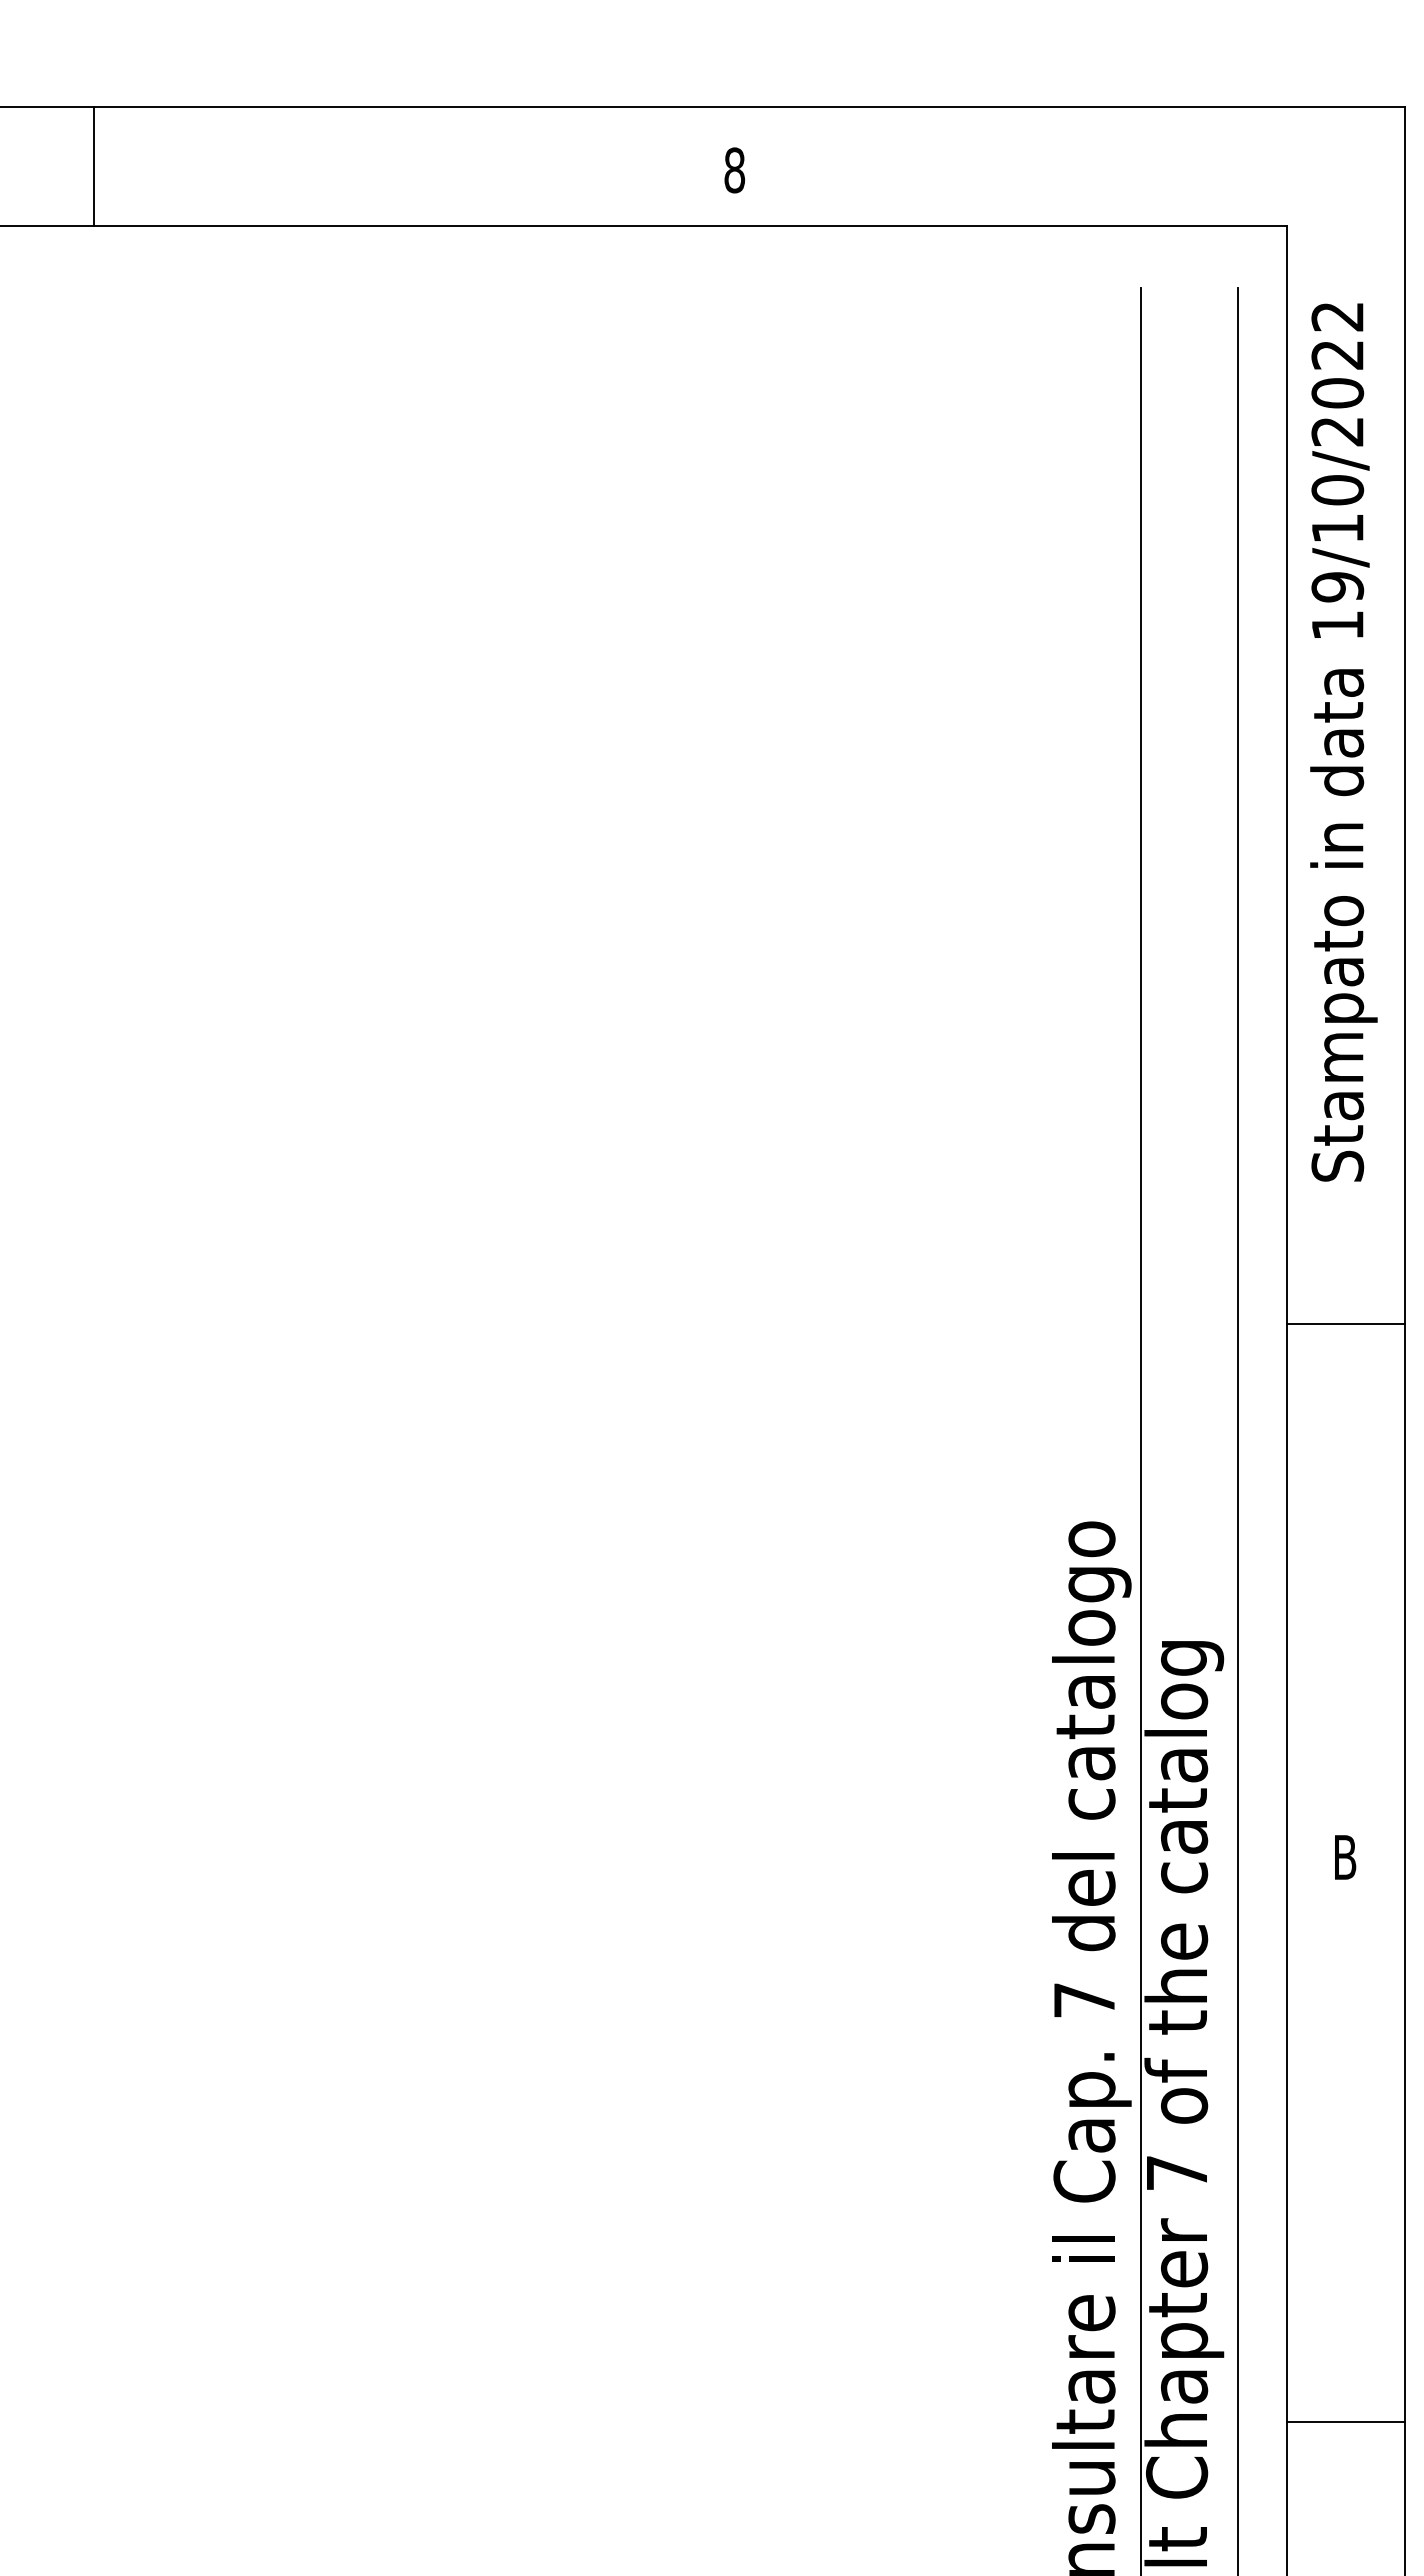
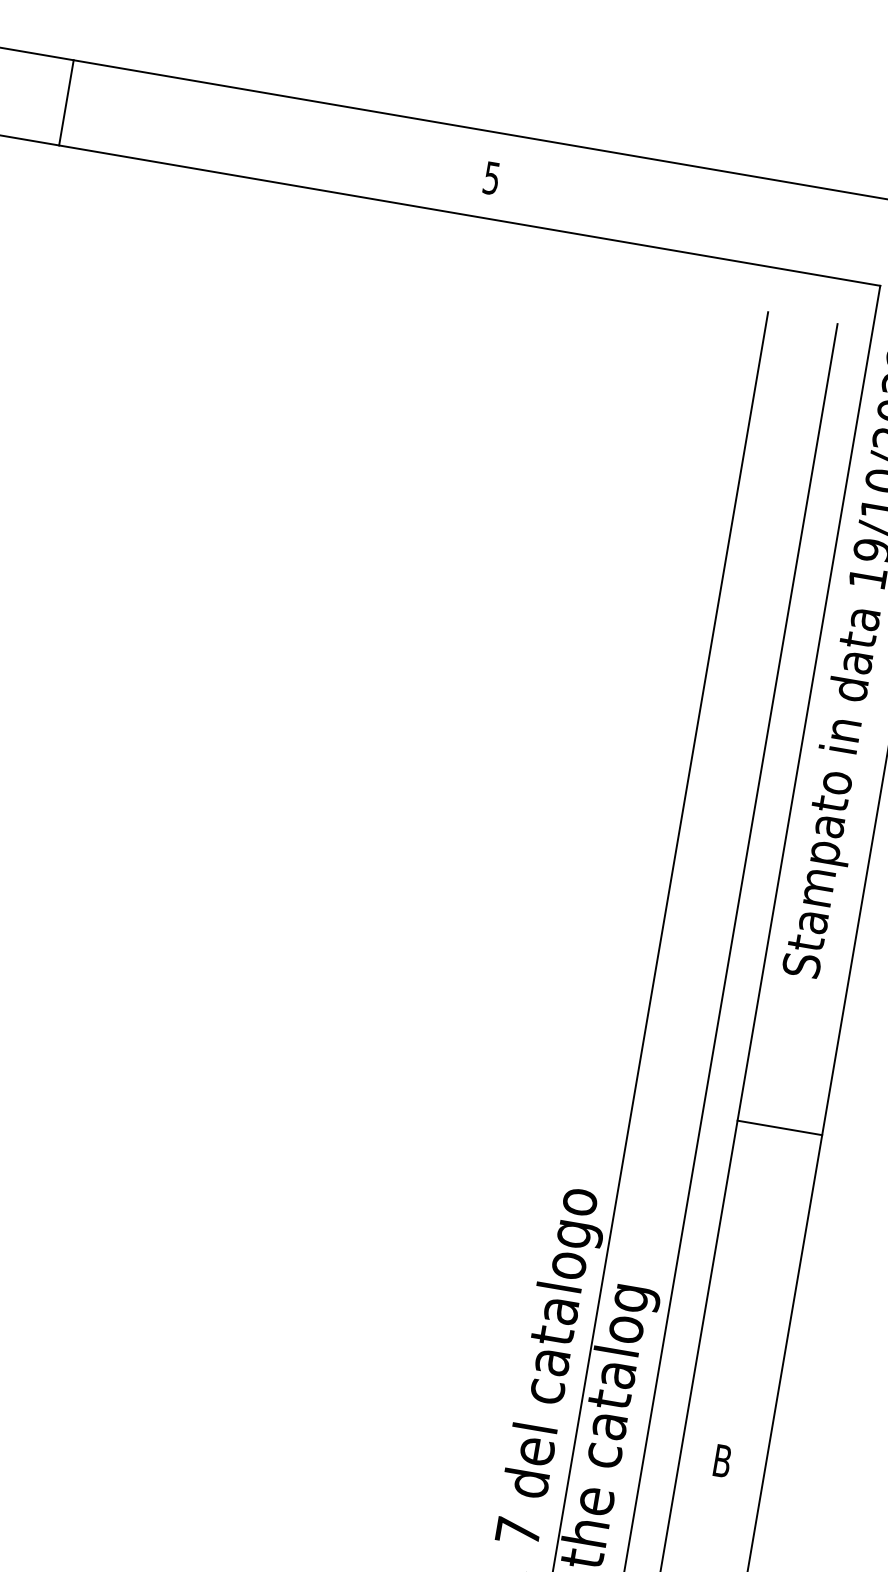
line: (94, 166) -> (66, 102), moved
text: (734, 170) -> (491, 178), 8 -> 5
line: (1345, 1324) -> (779, 1128), moved

